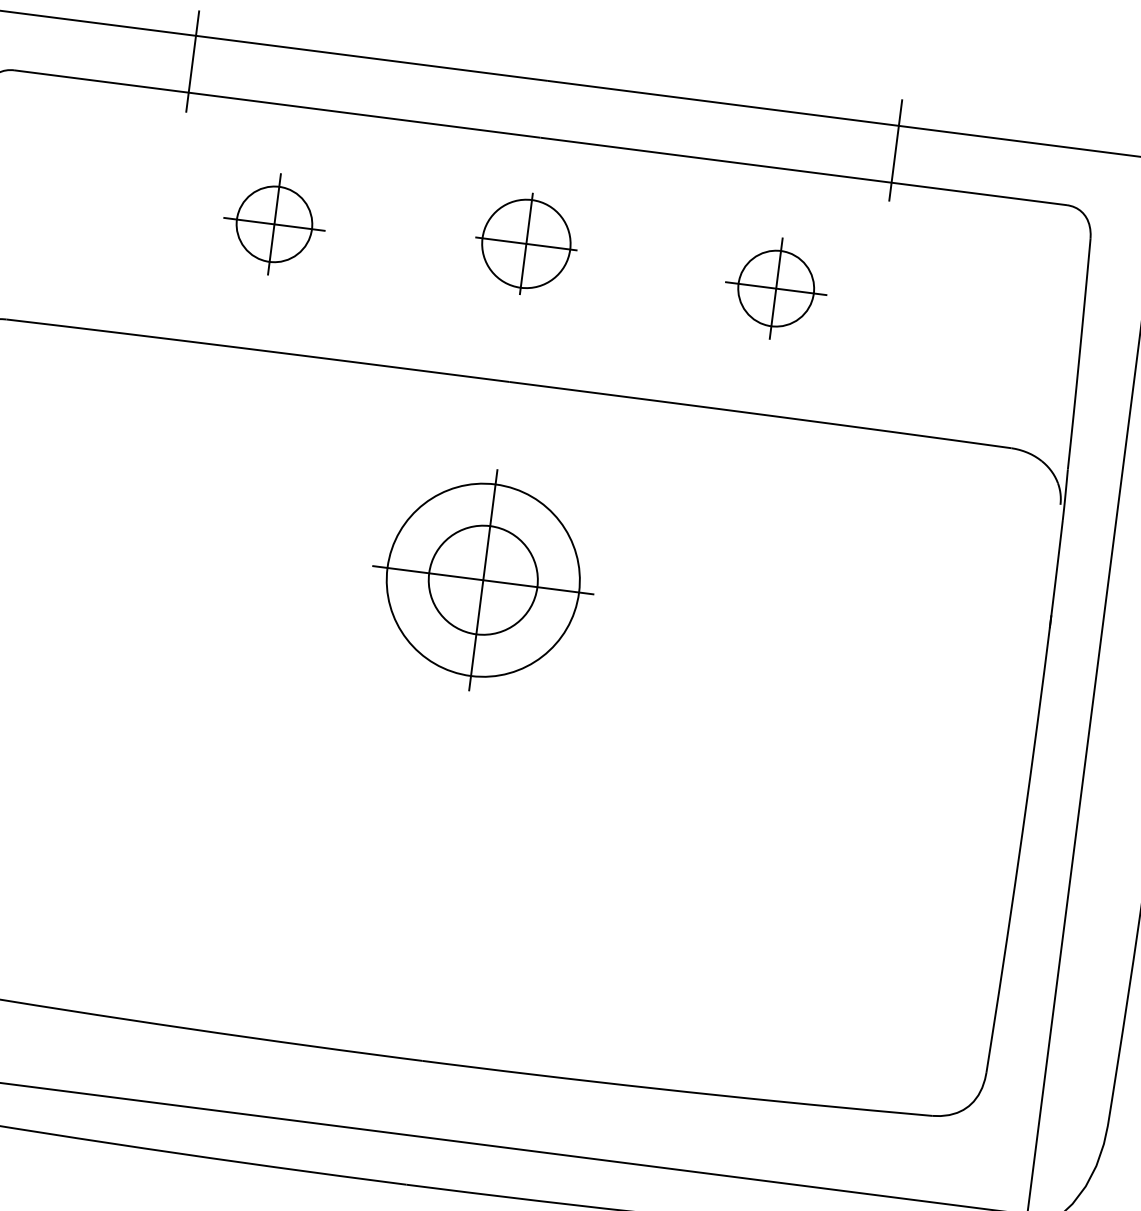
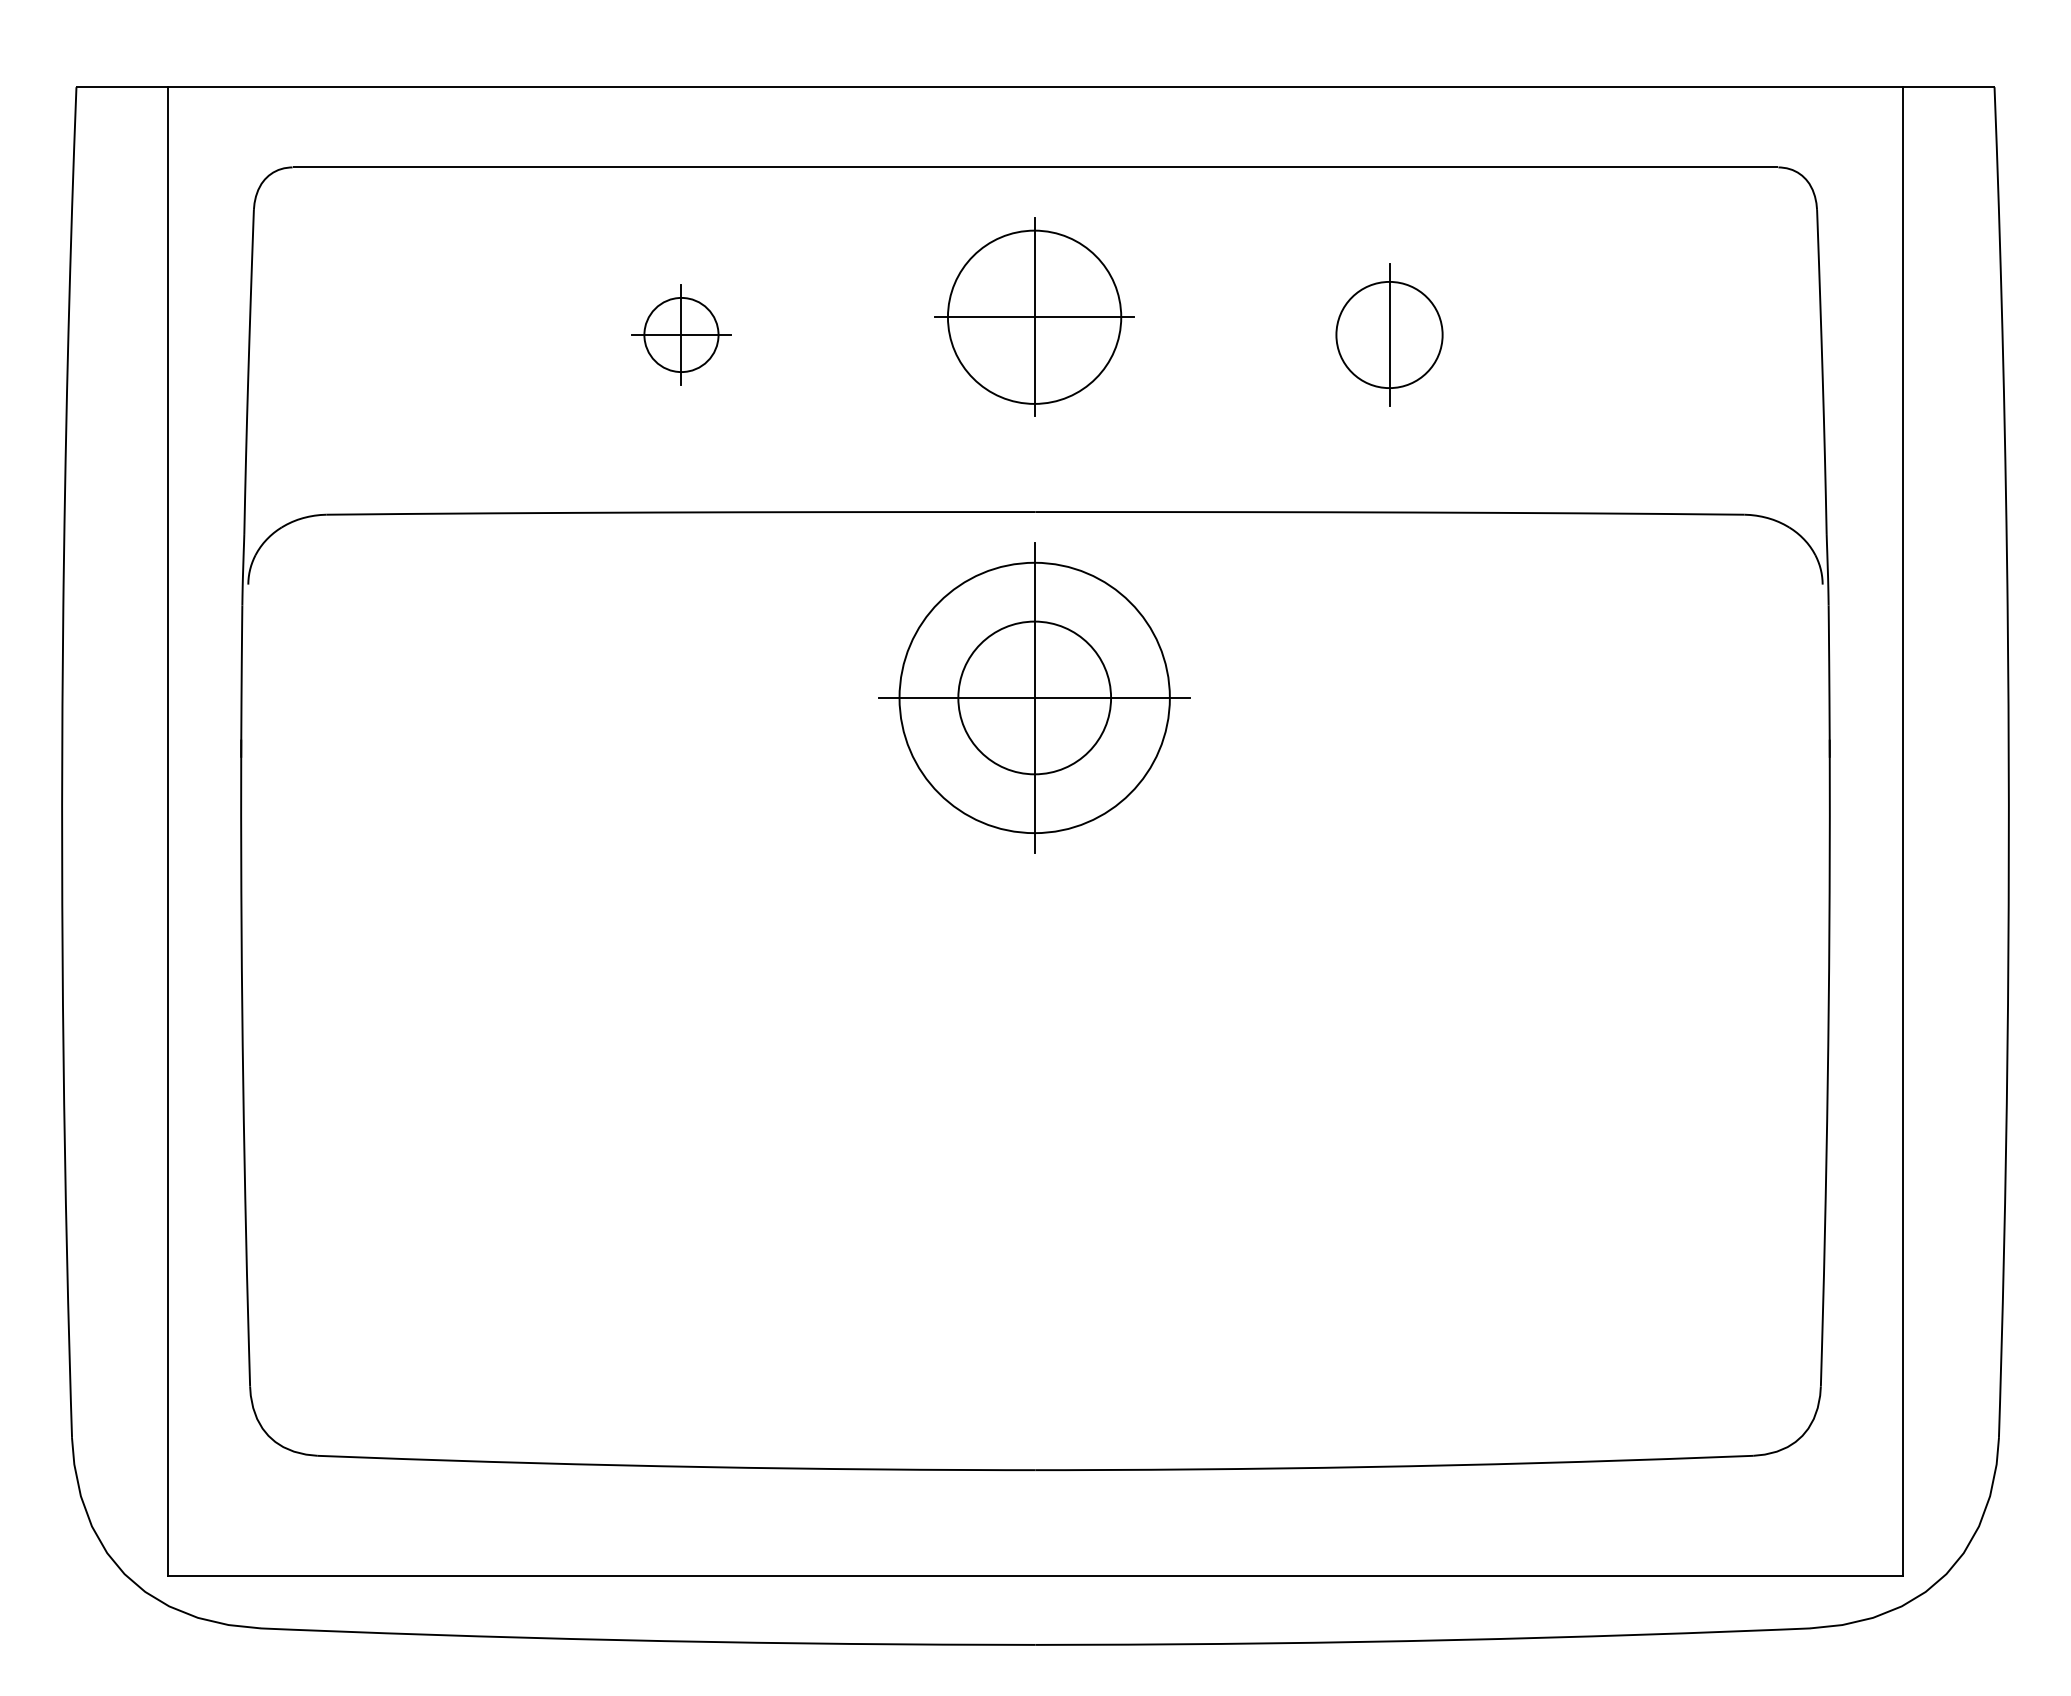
line: (193, 61) -> (539, 123), removed
line: (895, 150) -> (1530, 121), removed
part: (274, 224) -> (681, 334), size x0.7
part: (526, 244) -> (1034, 317), size x1.4
line: (776, 288) -> (1389, 335), removed
part: (483, 579) -> (1034, 697), moved

